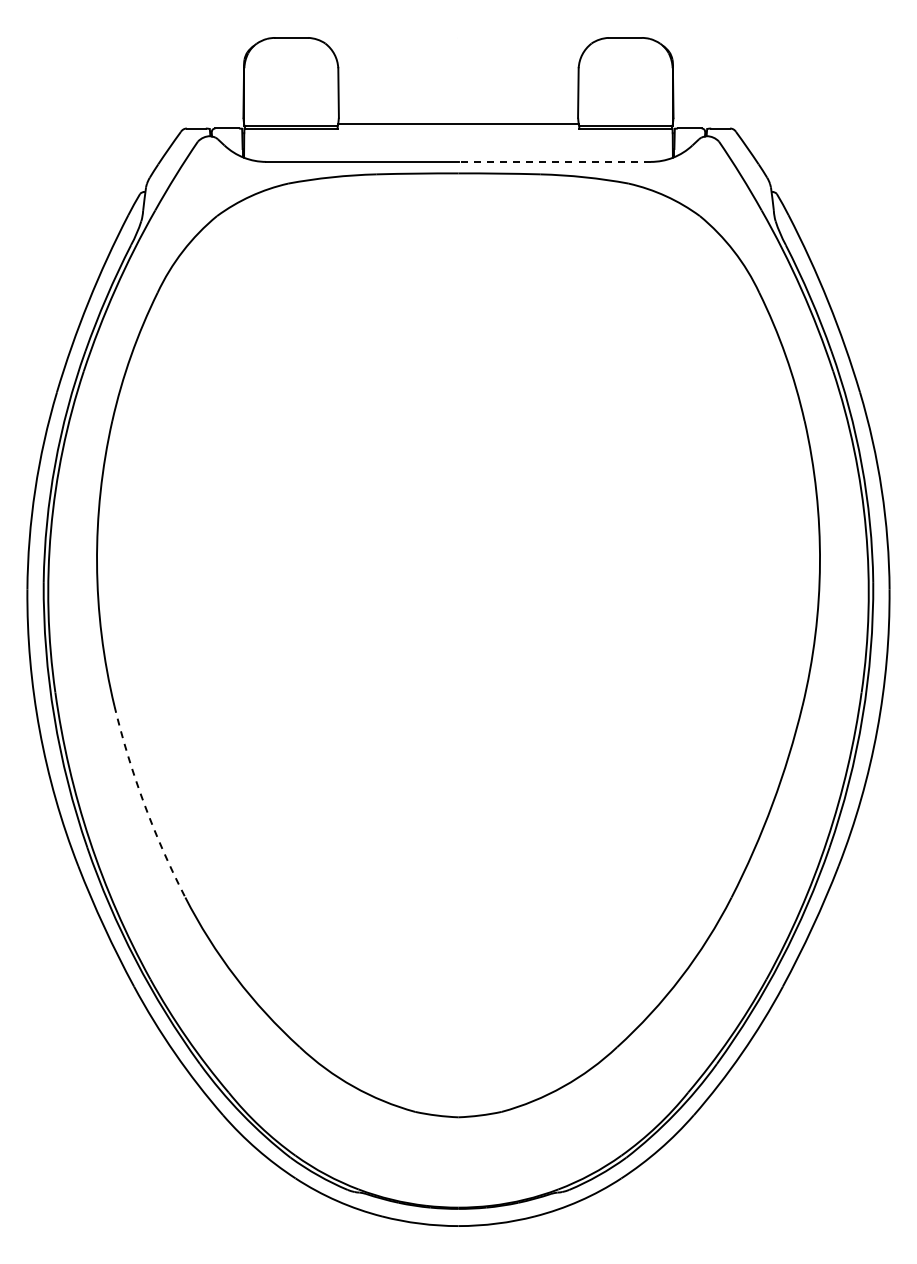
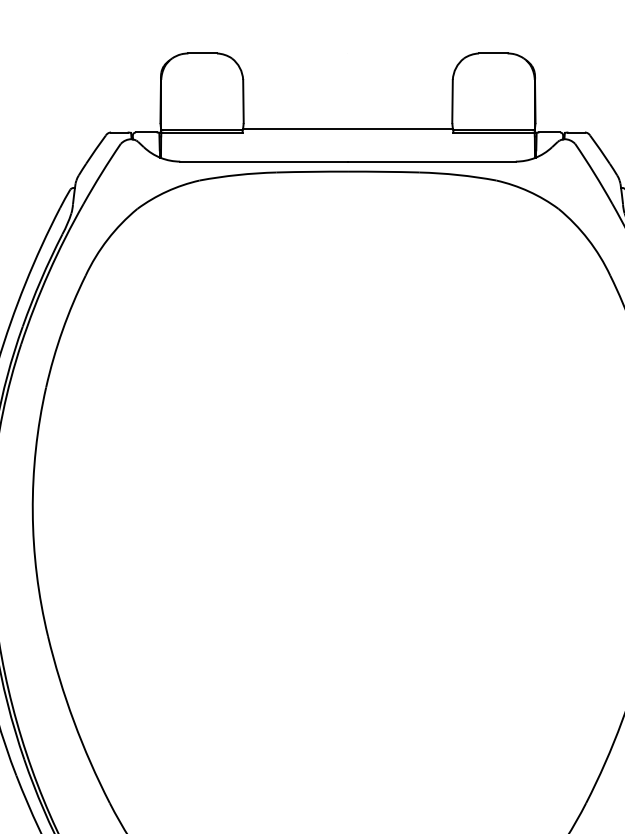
line: (554, 161) -> (431, 161), dashed -> solid
arc: (144, 803) -> (74, 721), dashed -> solid

